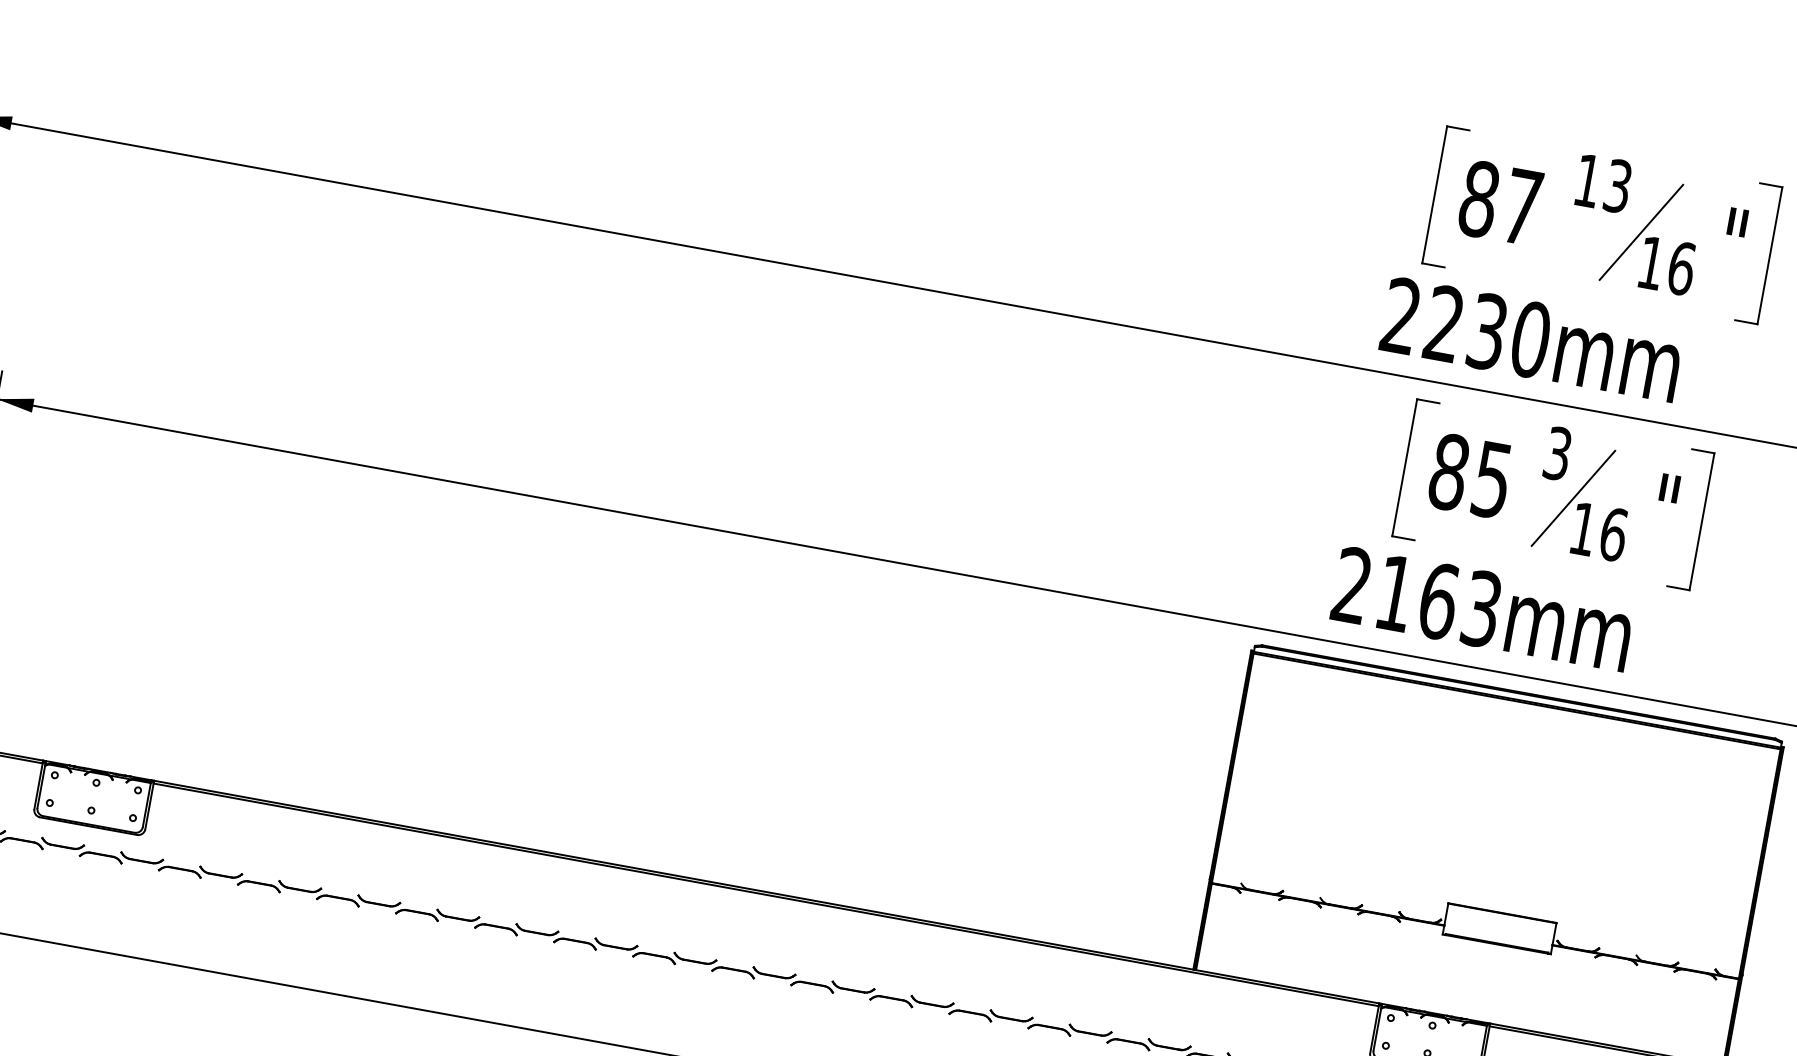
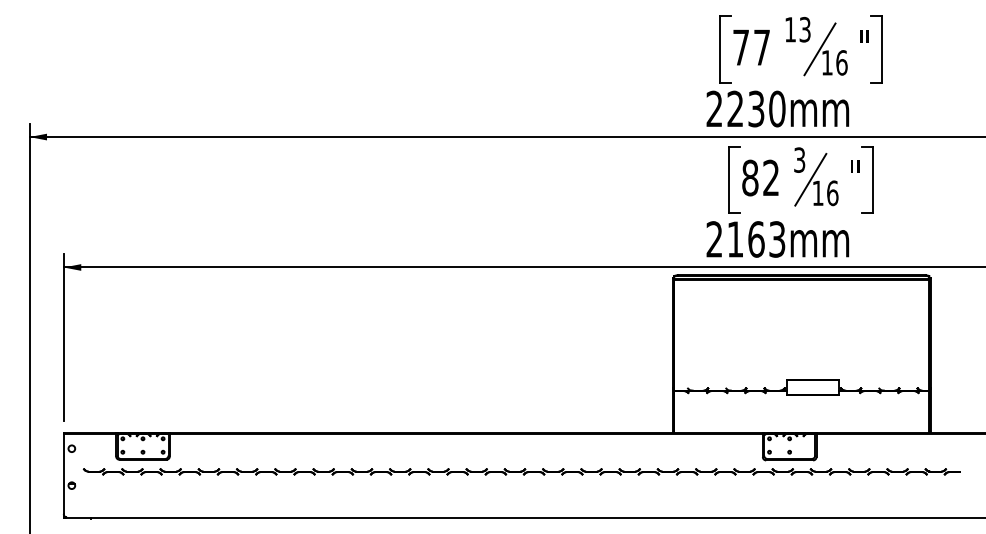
text: (1479, 199) -> (741, 47), 87 -> 77
text: (1491, 478) -> (770, 177), 85 -> 82

